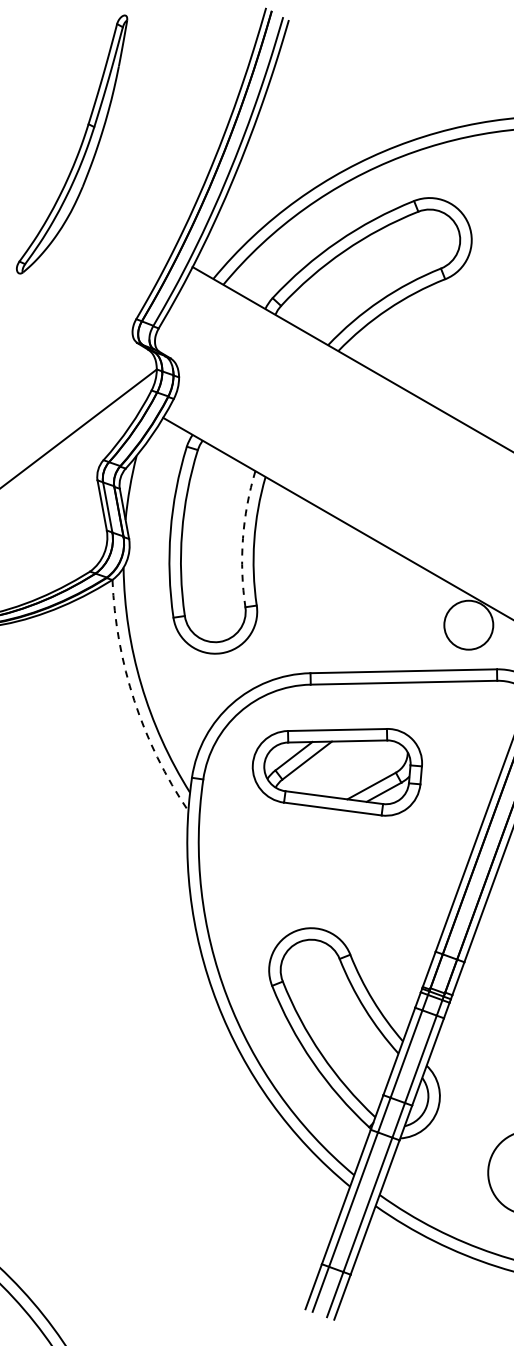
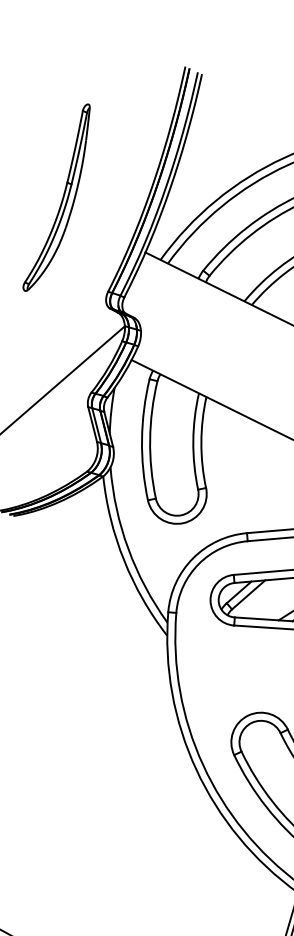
part: (79, 147) -> (62, 199), moved
arc: (242, 538) -> (192, 441), dashed -> solid
arc: (134, 700) -> (124, 560), dashed -> solid

